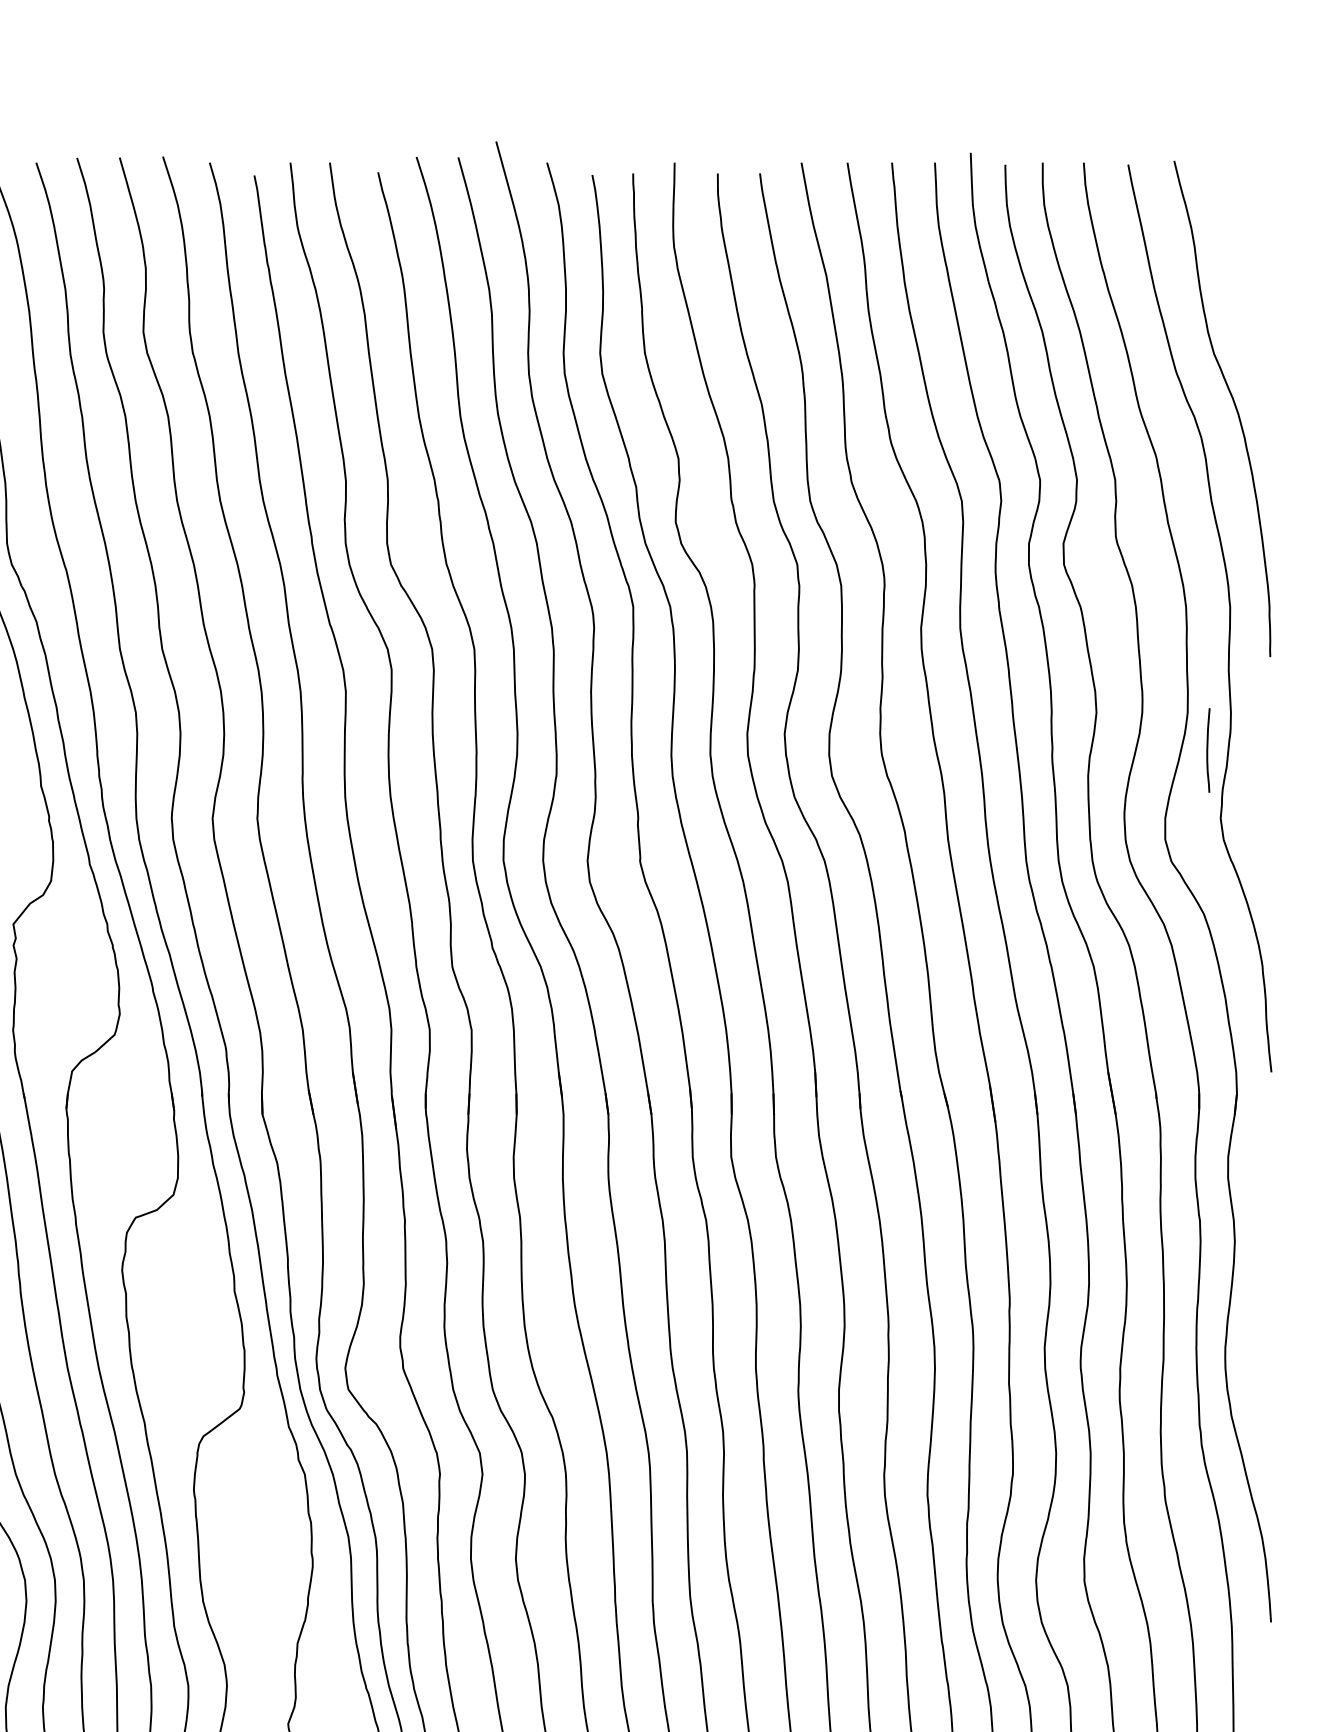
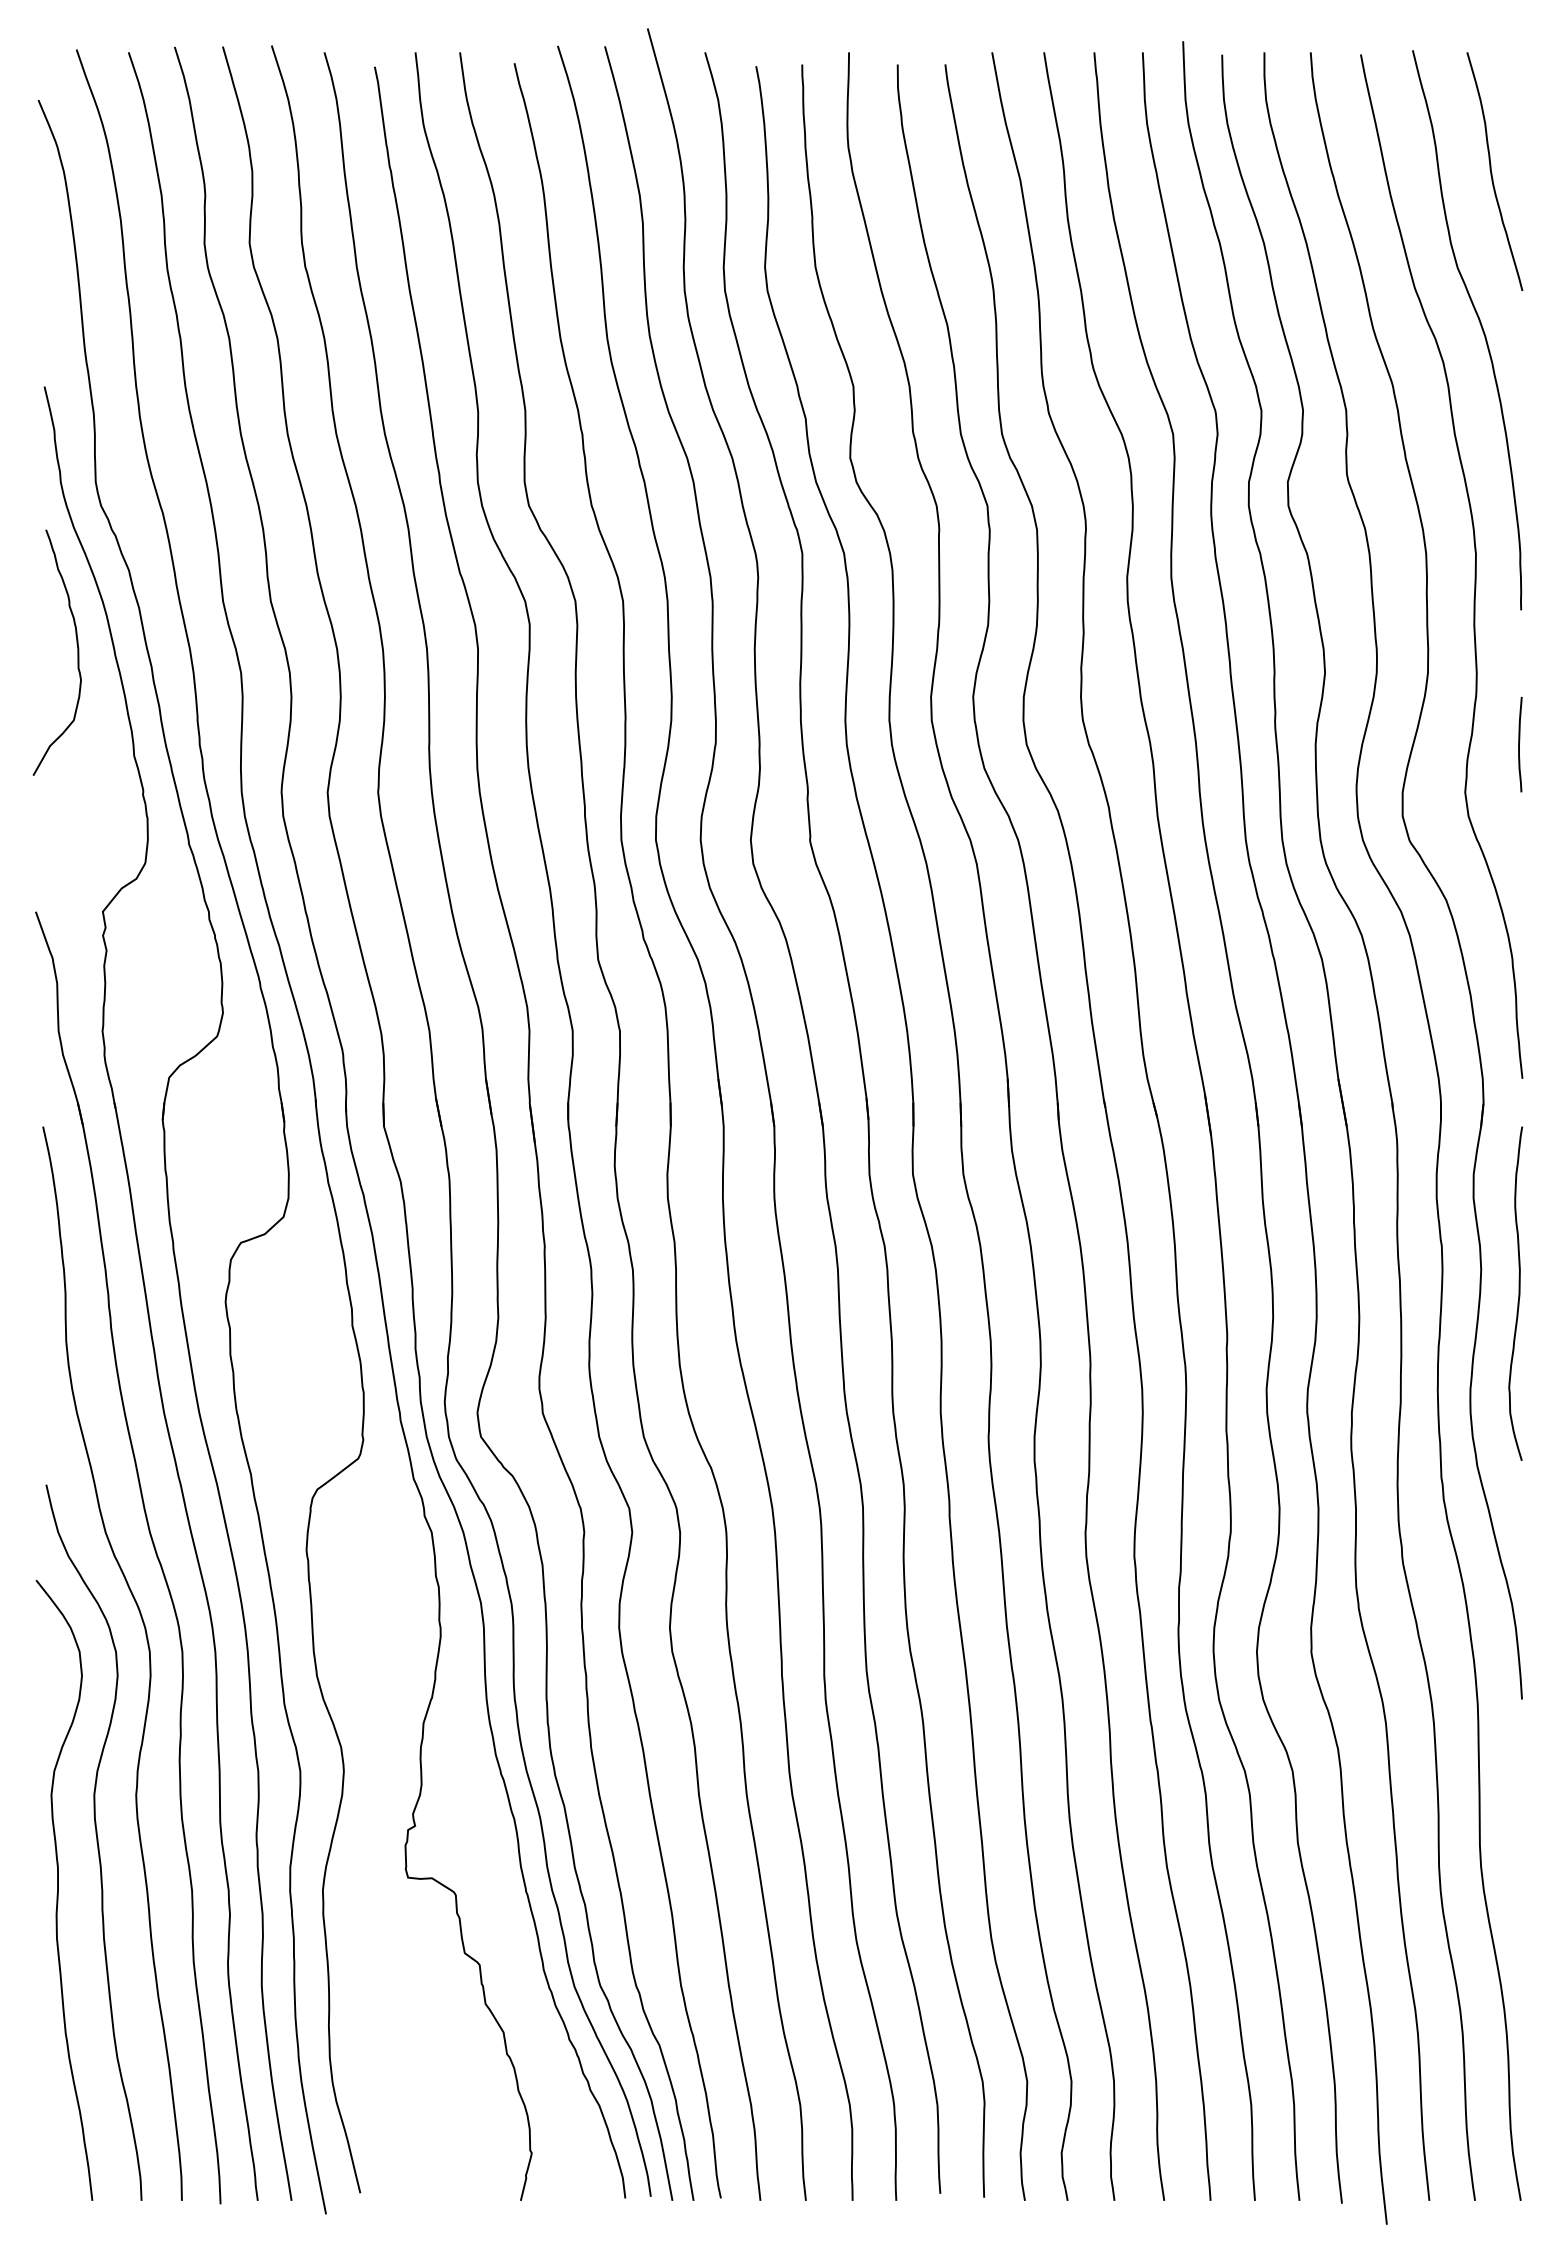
curve: (1244, 269) -> (1492, 172), added
curve: (1207, 750) -> (1519, 744), moved
curve: (1267, 1262) -> (1518, 1293), added

